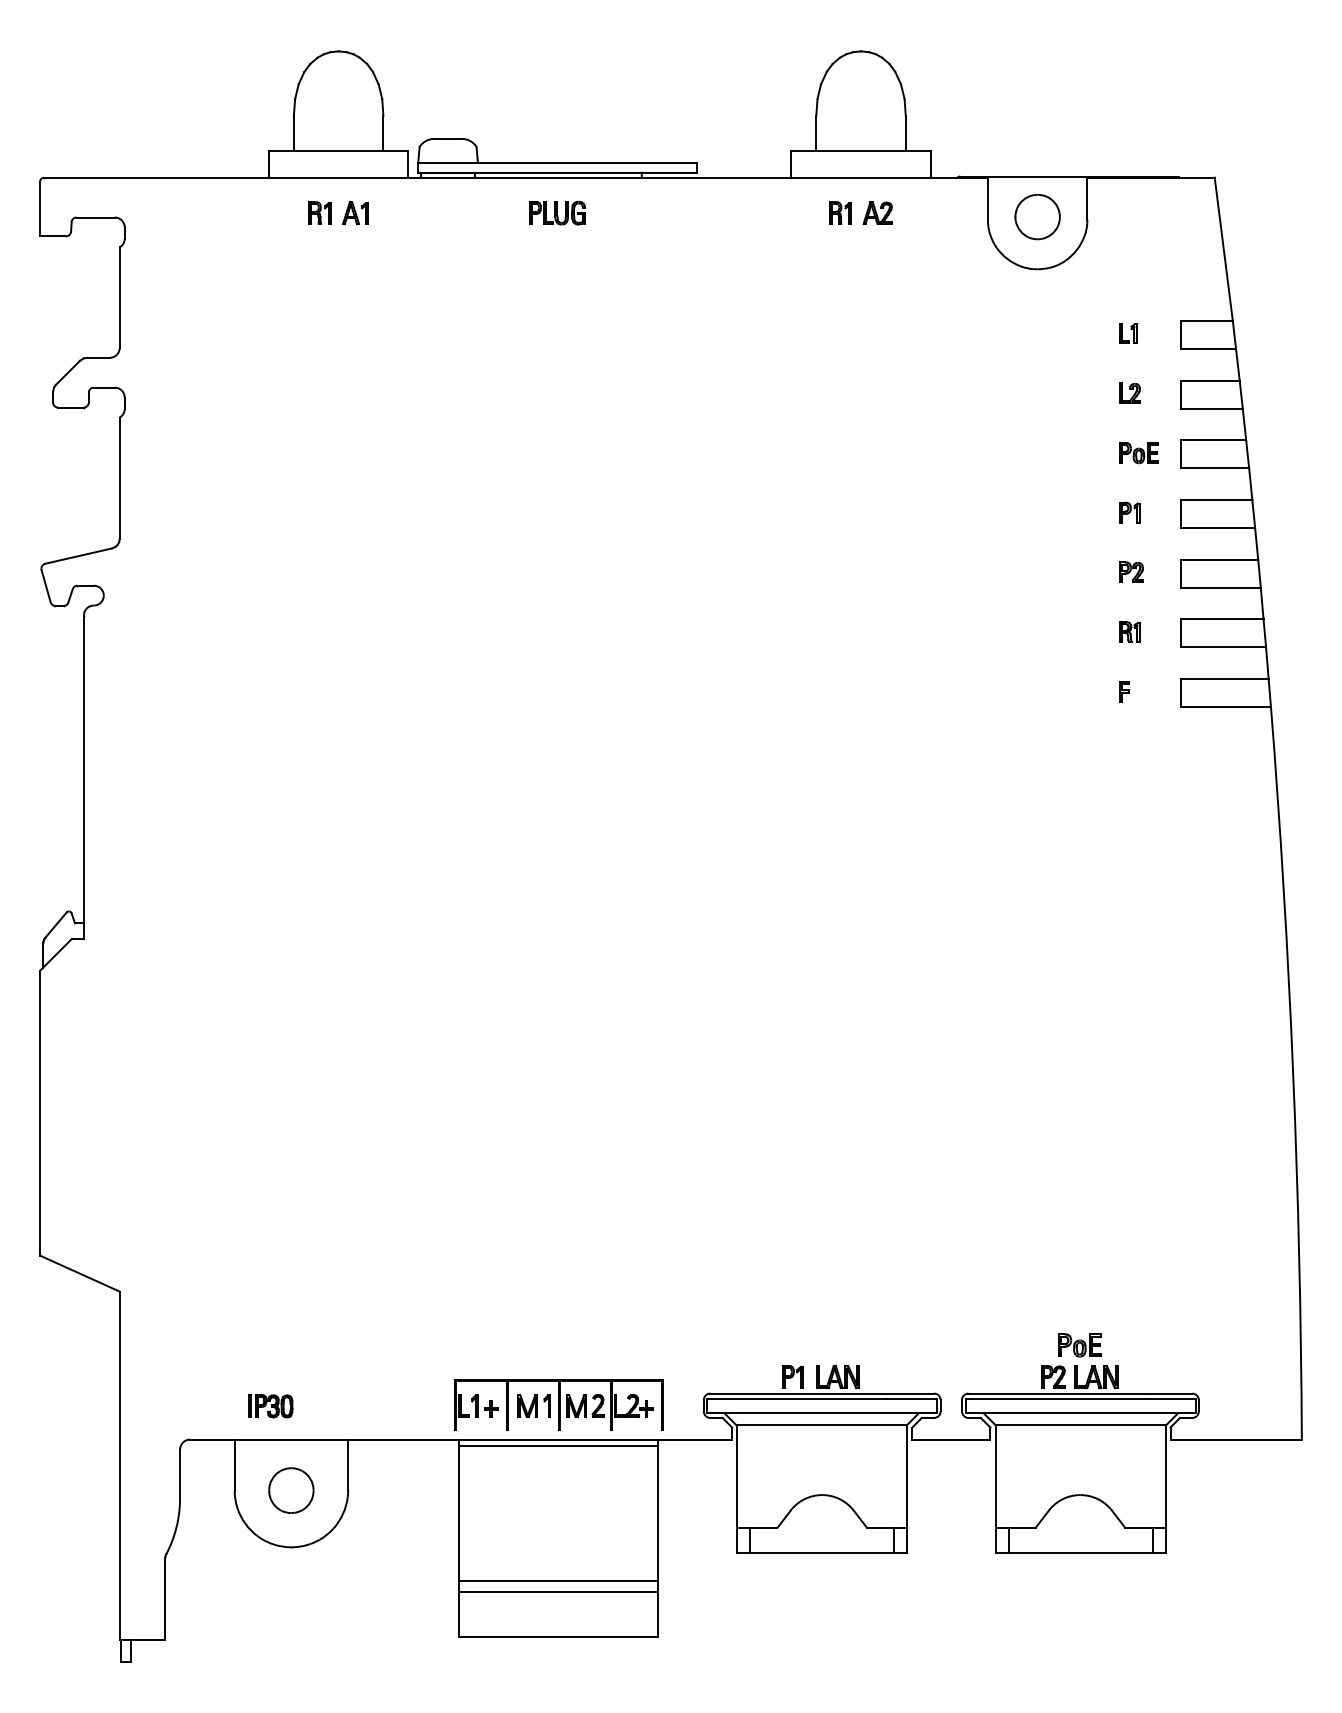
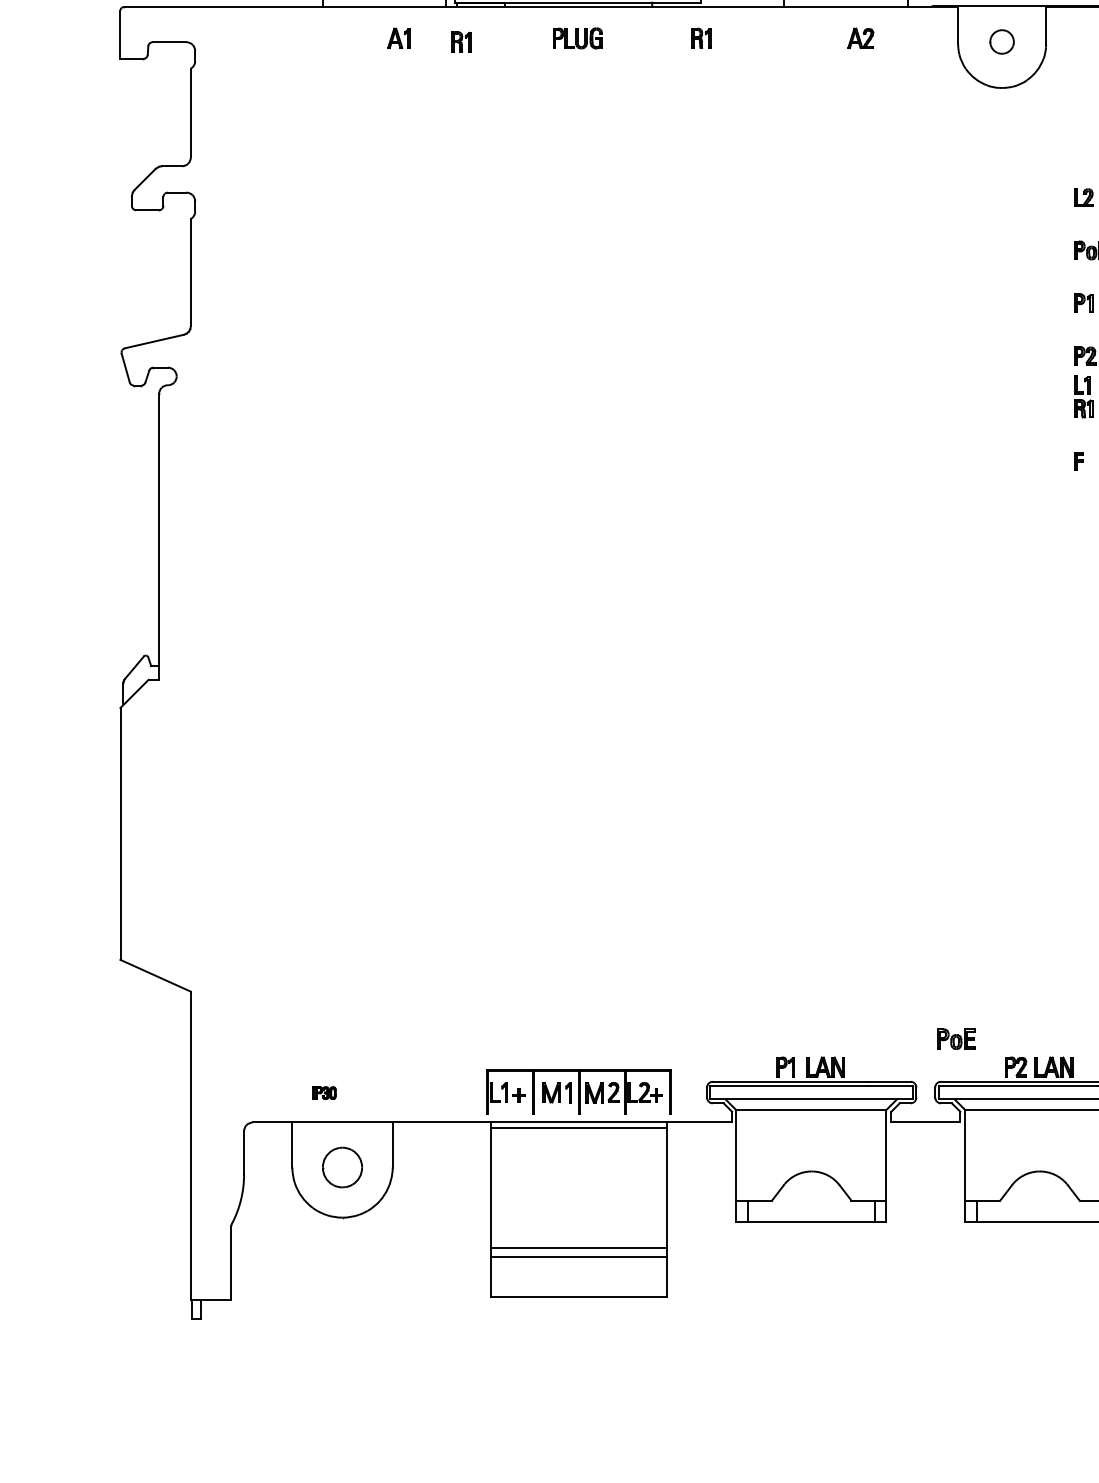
part: (319, 212) -> (461, 41), moved
part: (840, 212) -> (701, 37), moved
part: (1037, 217) -> (1002, 42), size x0.6
part: (1128, 333) -> (1082, 385), moved
part: (1079, 1345) -> (956, 1039), moved
part: (270, 1406) -> (324, 1093), size x0.6

